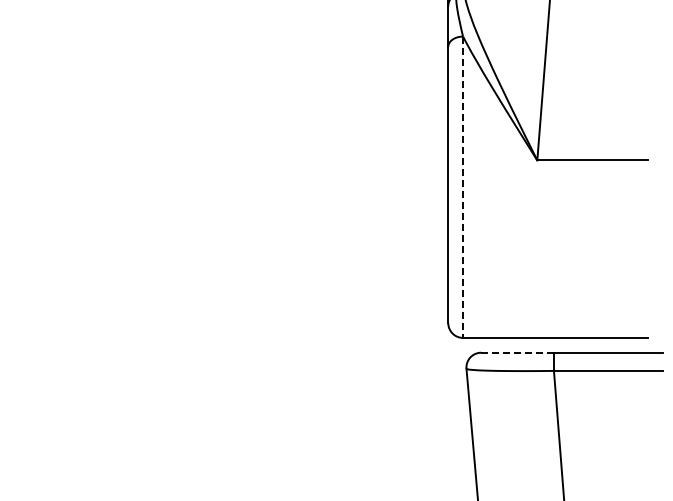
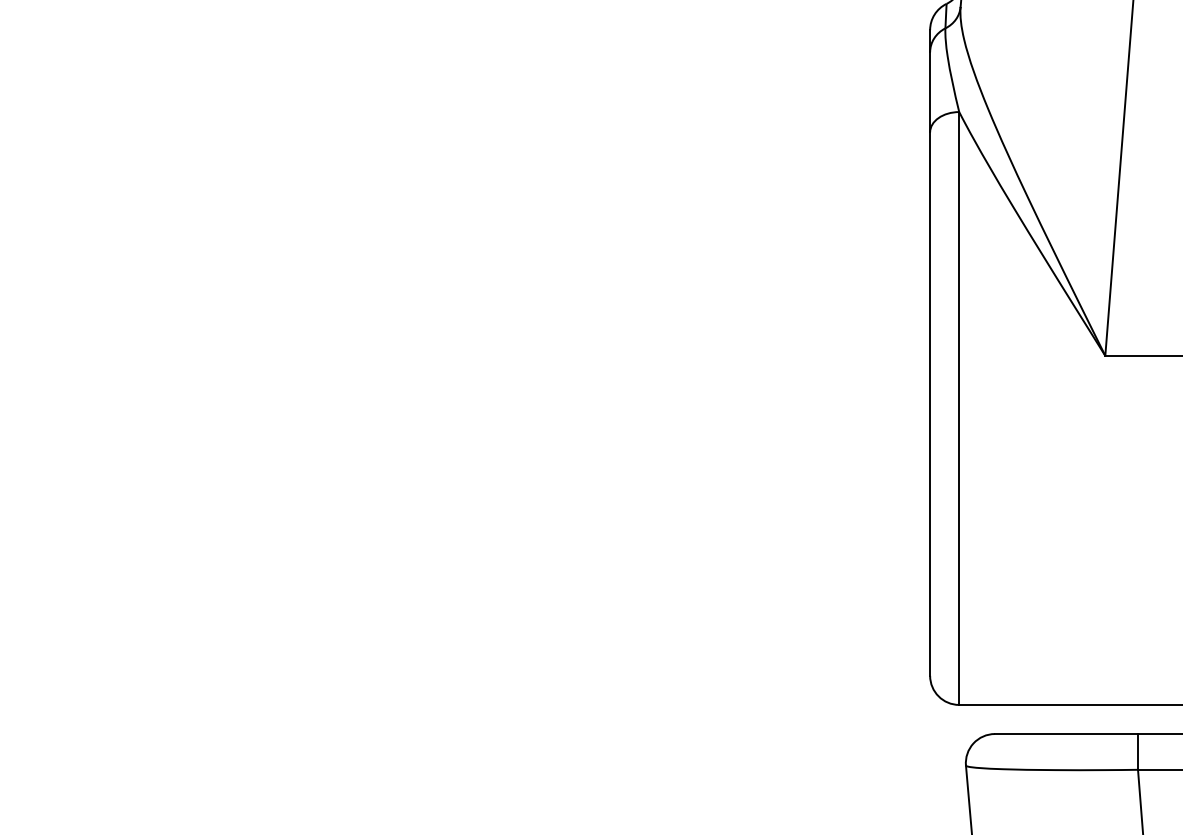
line: (463, 187) -> (960, 408), dashed -> solid
line: (517, 352) -> (1066, 733), dashed -> solid

